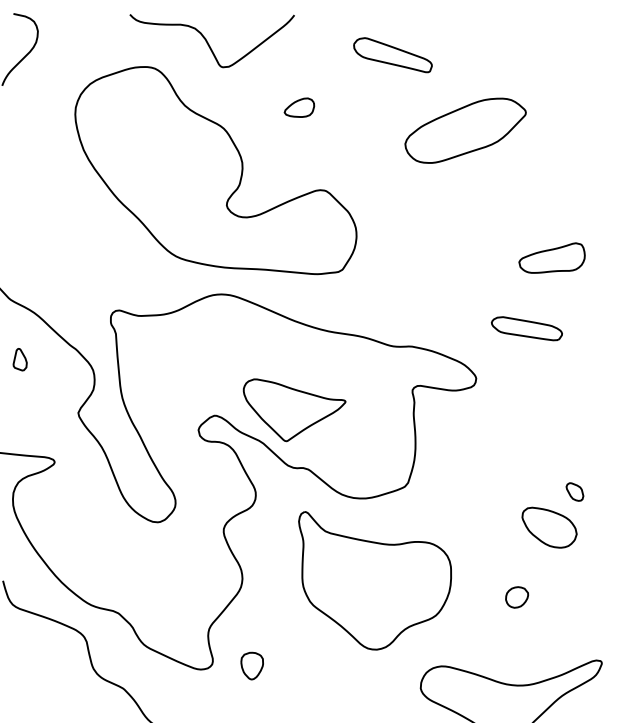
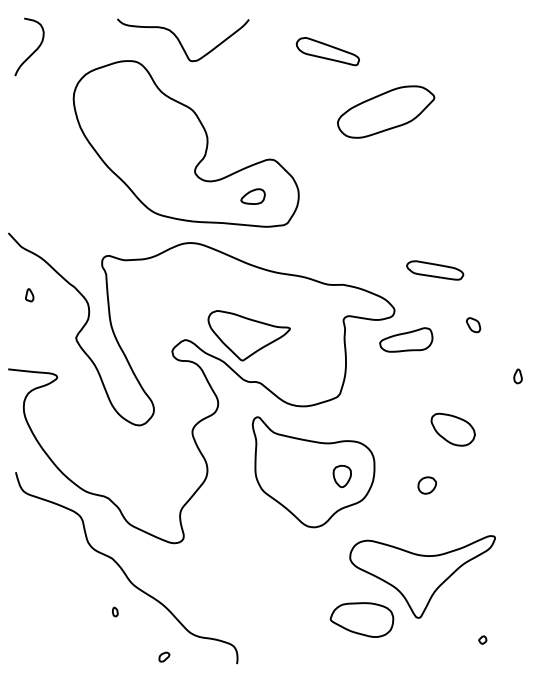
part: (298, 107) -> (252, 196), moved
part: (552, 257) -> (406, 339), moved
part: (20, 359) -> (29, 295), size x0.71
part: (574, 492) -> (473, 325), moved
part: (251, 664) -> (341, 475), moved

